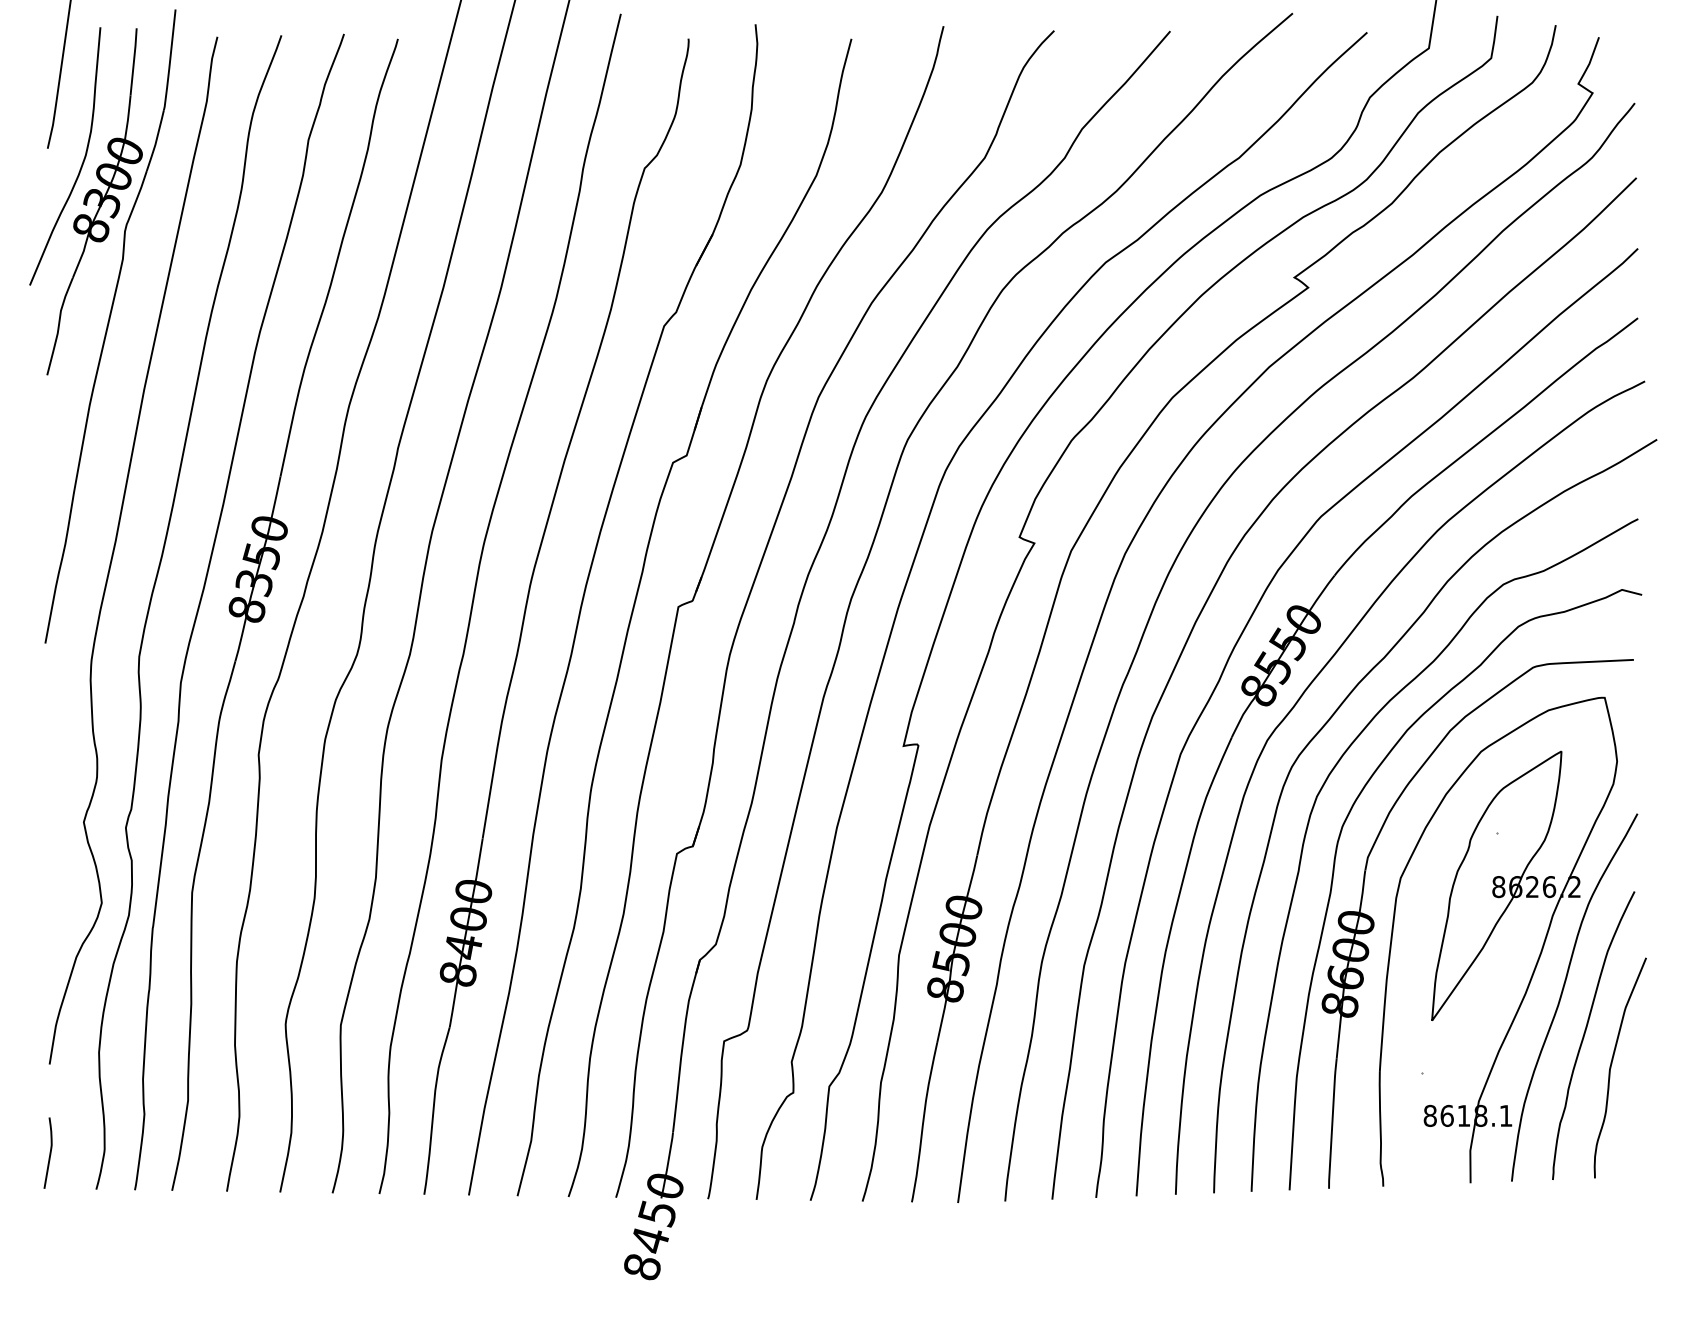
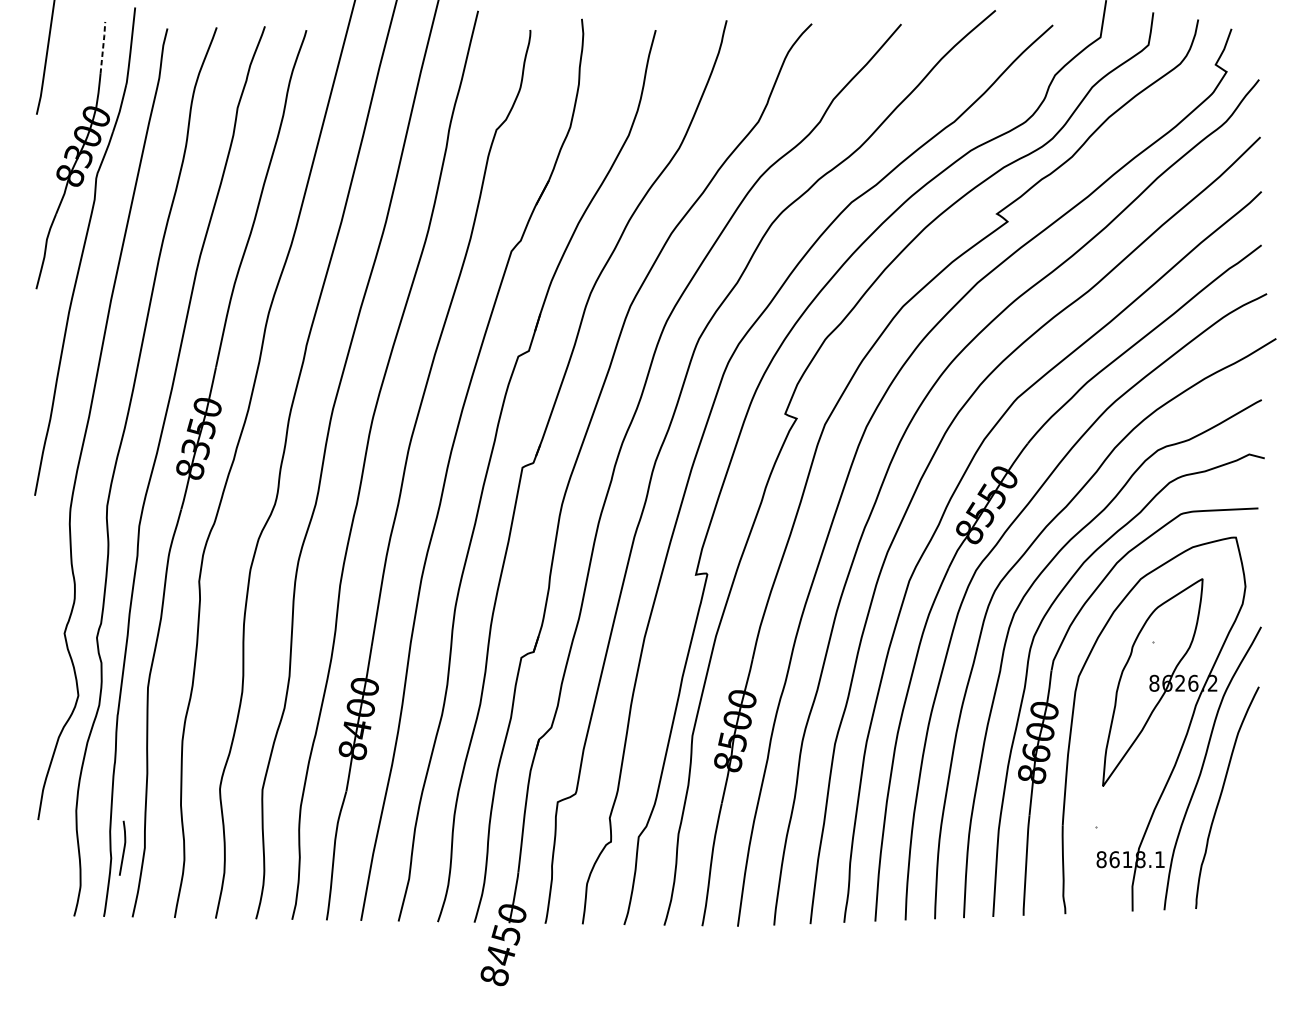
line: (134, 60) -> (103, 46), solid -> dashed
curve: (82, 161) -> (63, 124), removed
curve: (1612, 1064) -> (1241, 820), removed
curve: (49, 1152) -> (123, 847), moved

